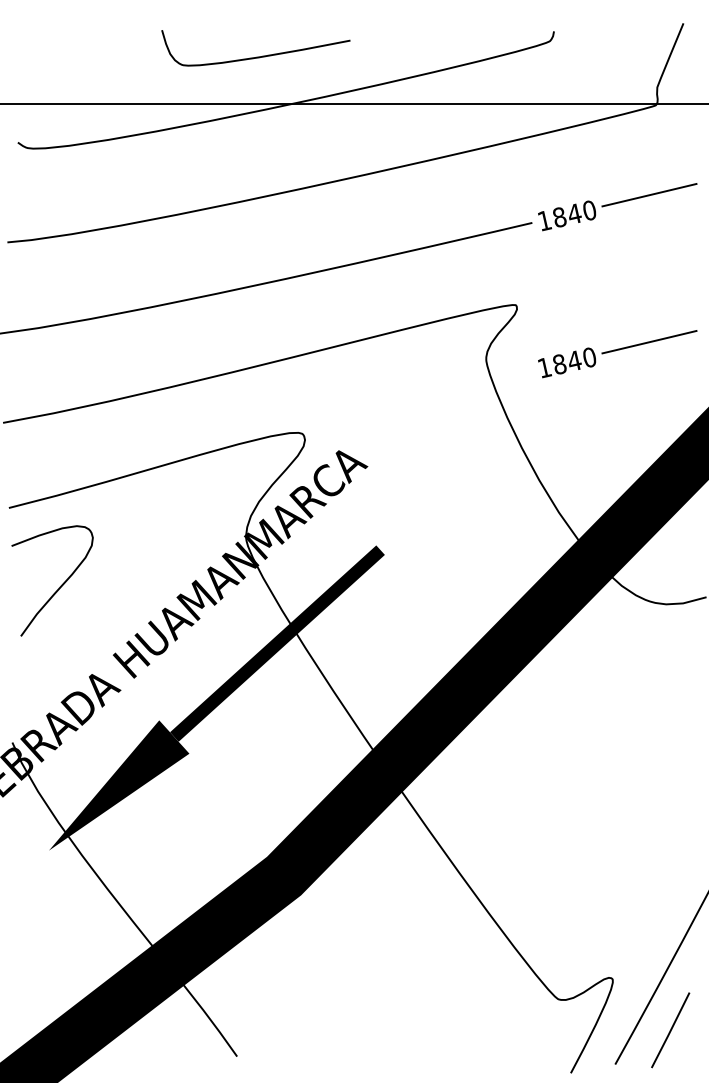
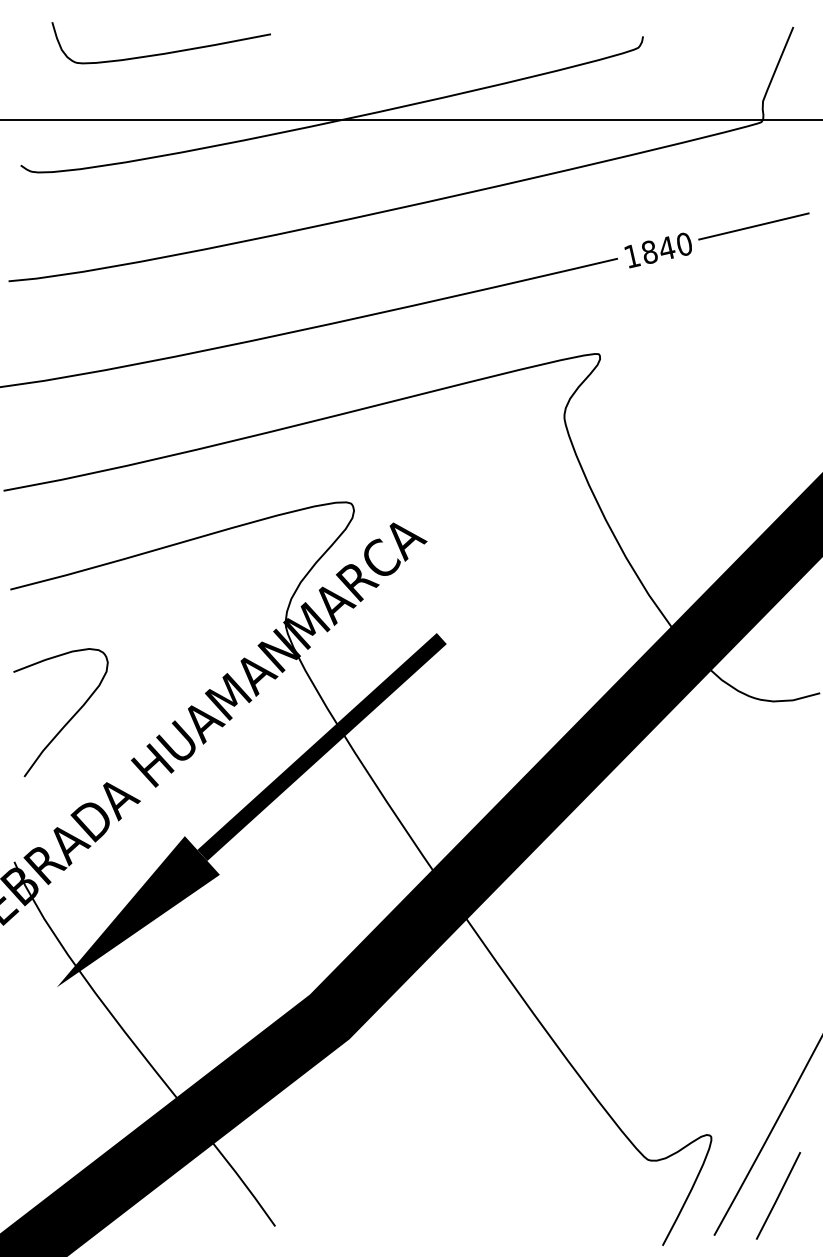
curve: (256, 56) -> (161, 52), moved
part: (617, 354) -> (716, 411), removed
curve: (59, 586) -> (69, 719), moved

